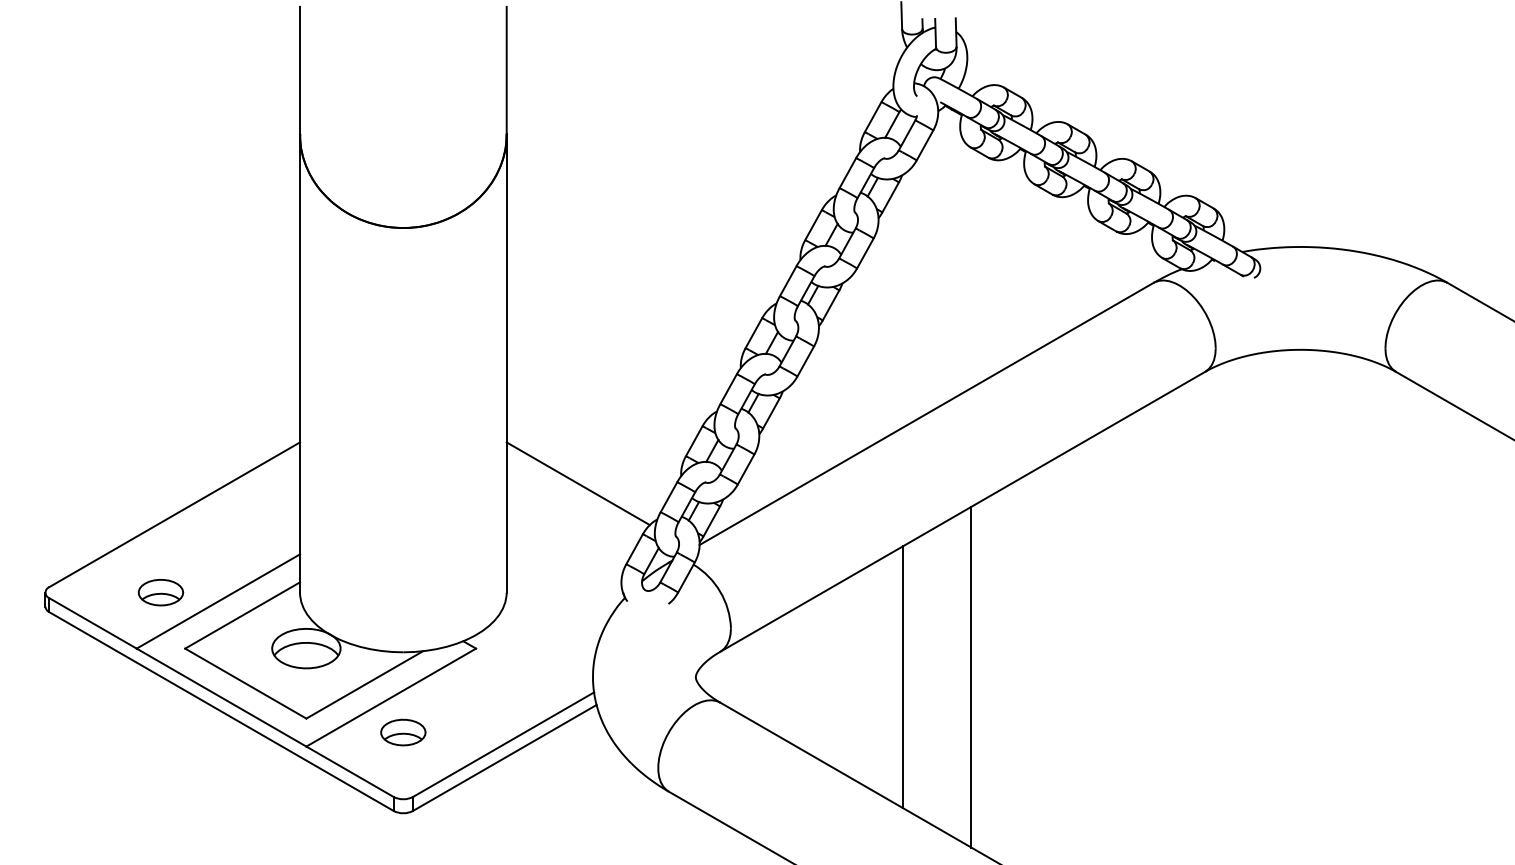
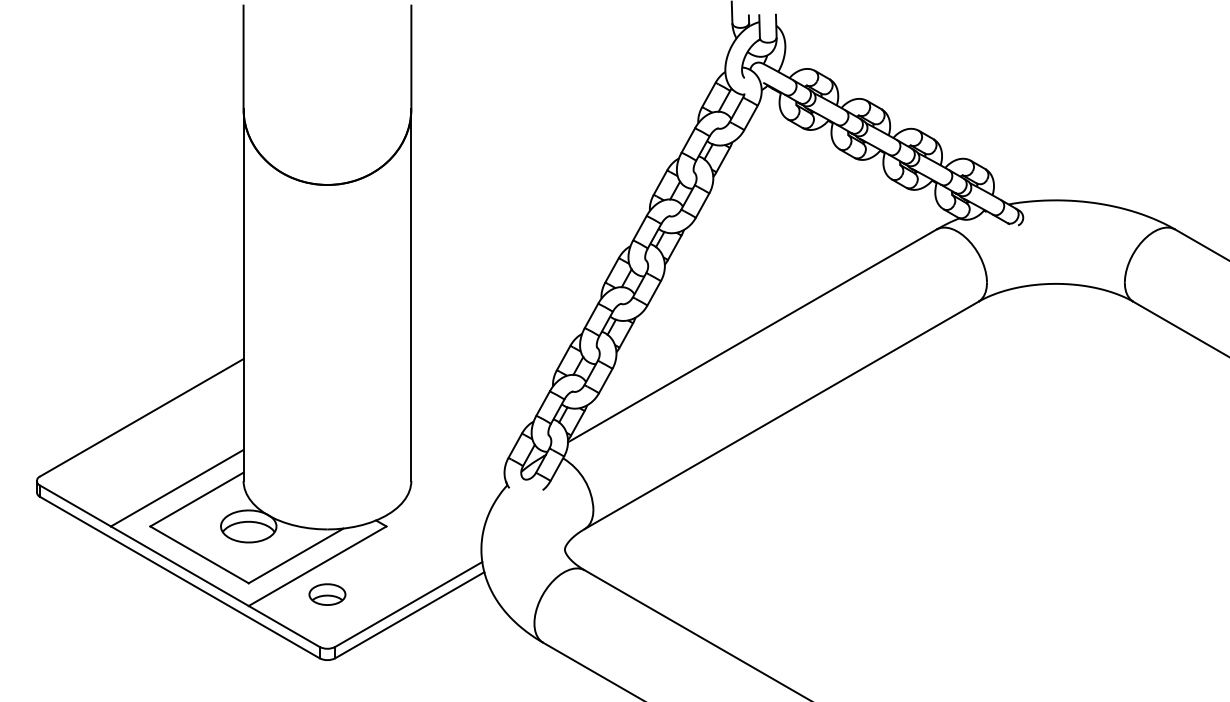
line: (577, 483) -> (468, 392), removed
part: (160, 592) -> (130, 480), removed
line: (902, 676) -> (732, 549), removed
line: (971, 676) -> (788, 549), removed

